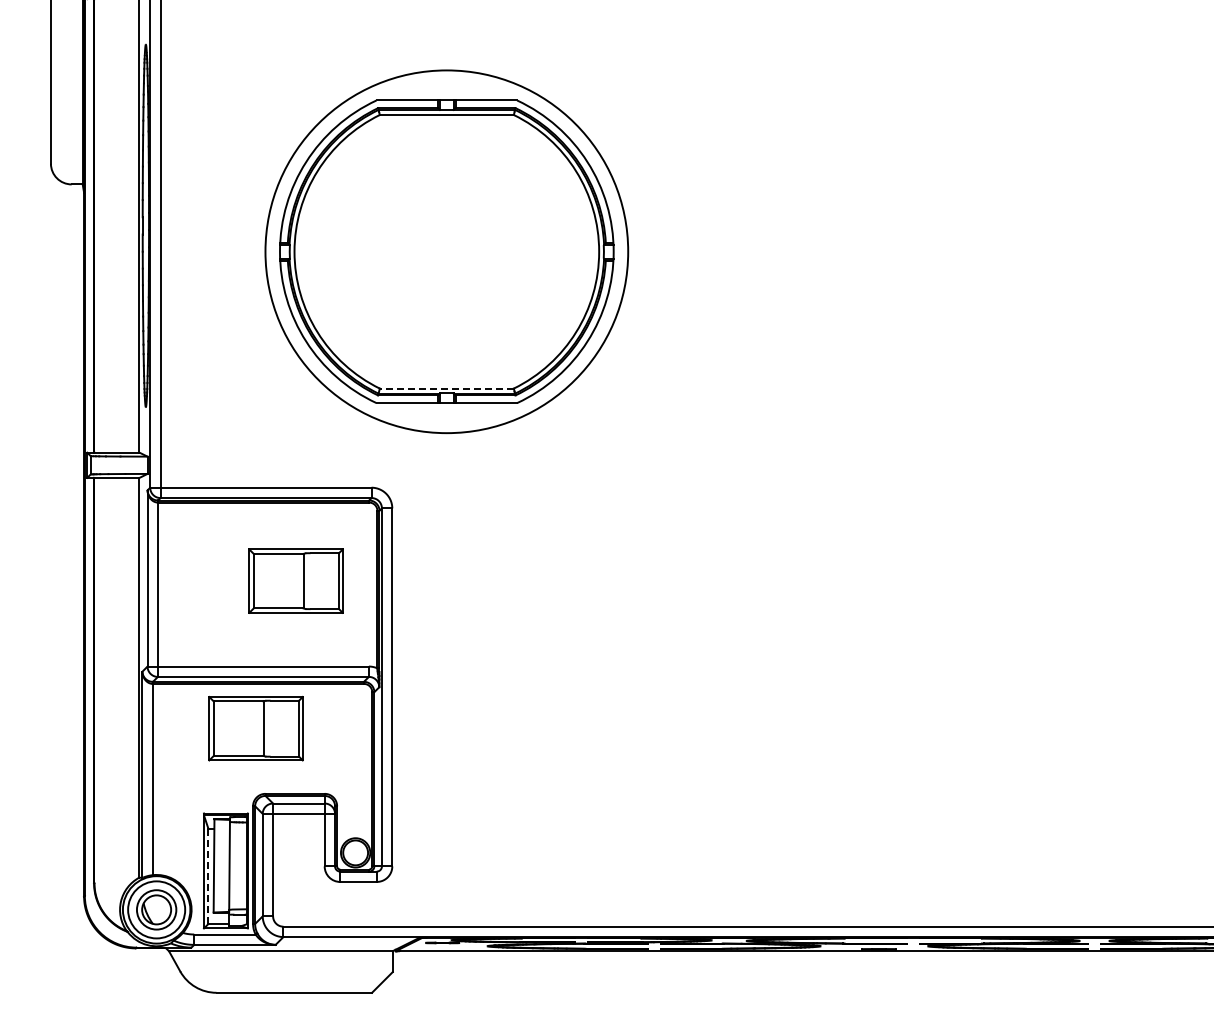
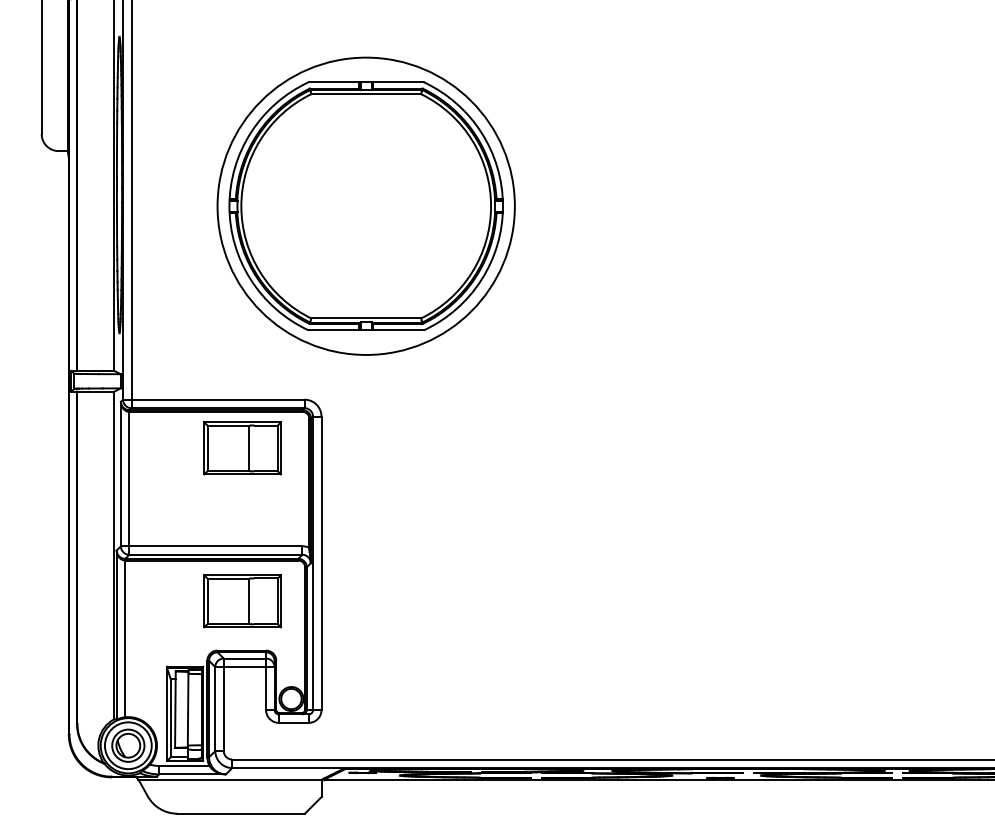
line: (446, 388) -> (365, 318), dashed -> solid
part: (295, 580) -> (242, 447), moved
part: (255, 728) -> (242, 601), moved
line: (208, 876) -> (170, 718), dashed -> solid

